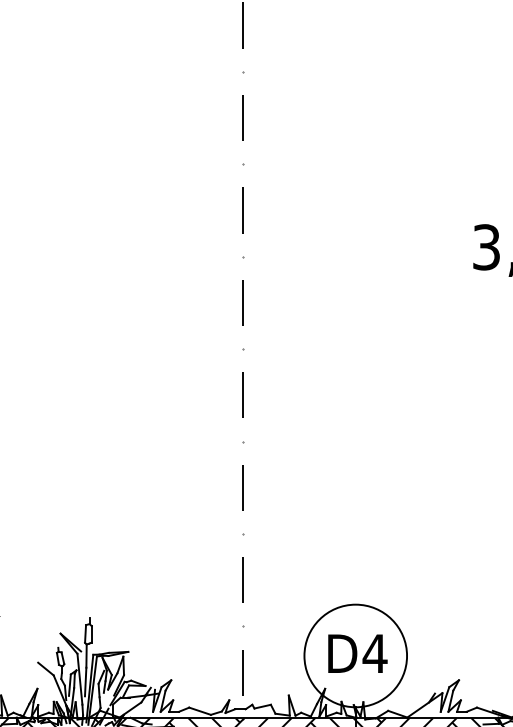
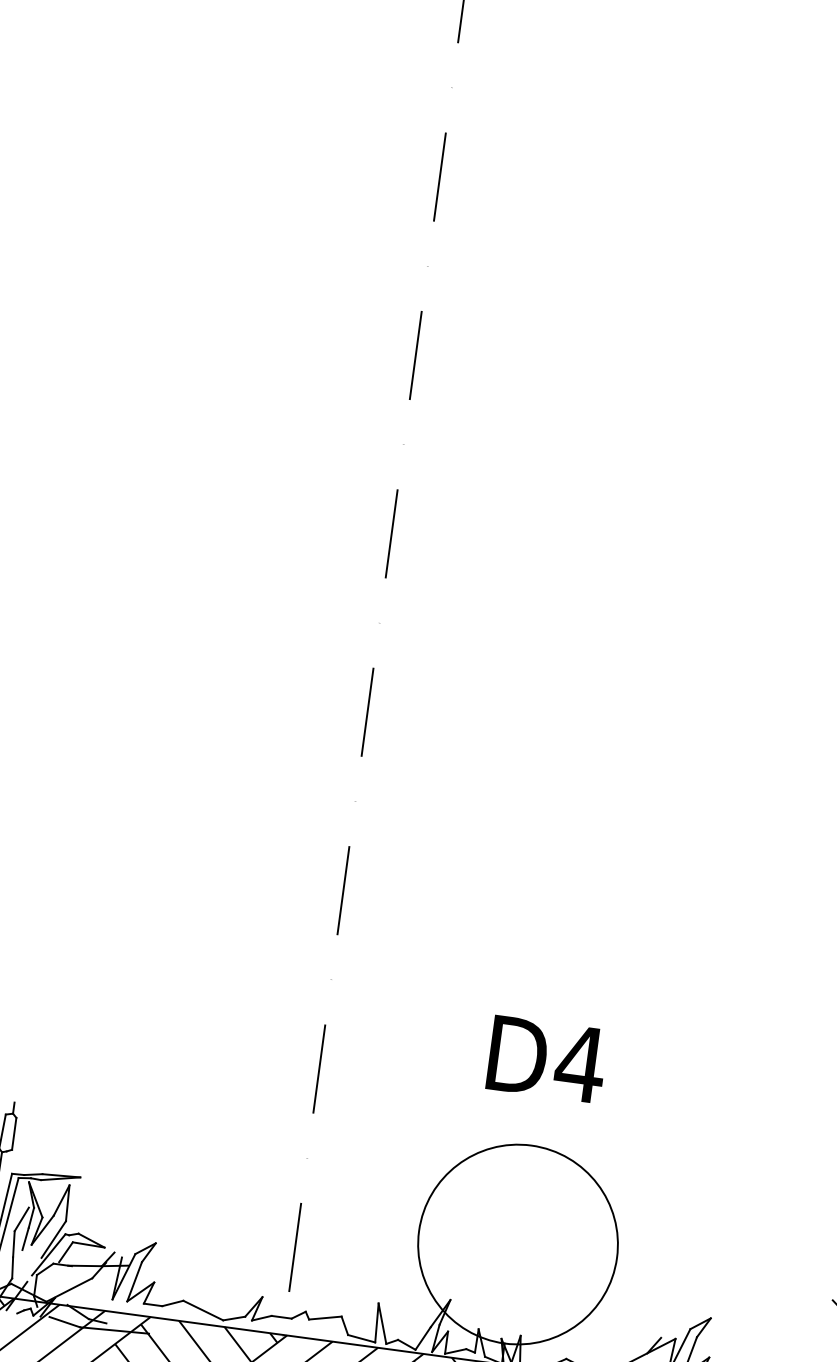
text: (357, 653) -> (546, 1058), moved

